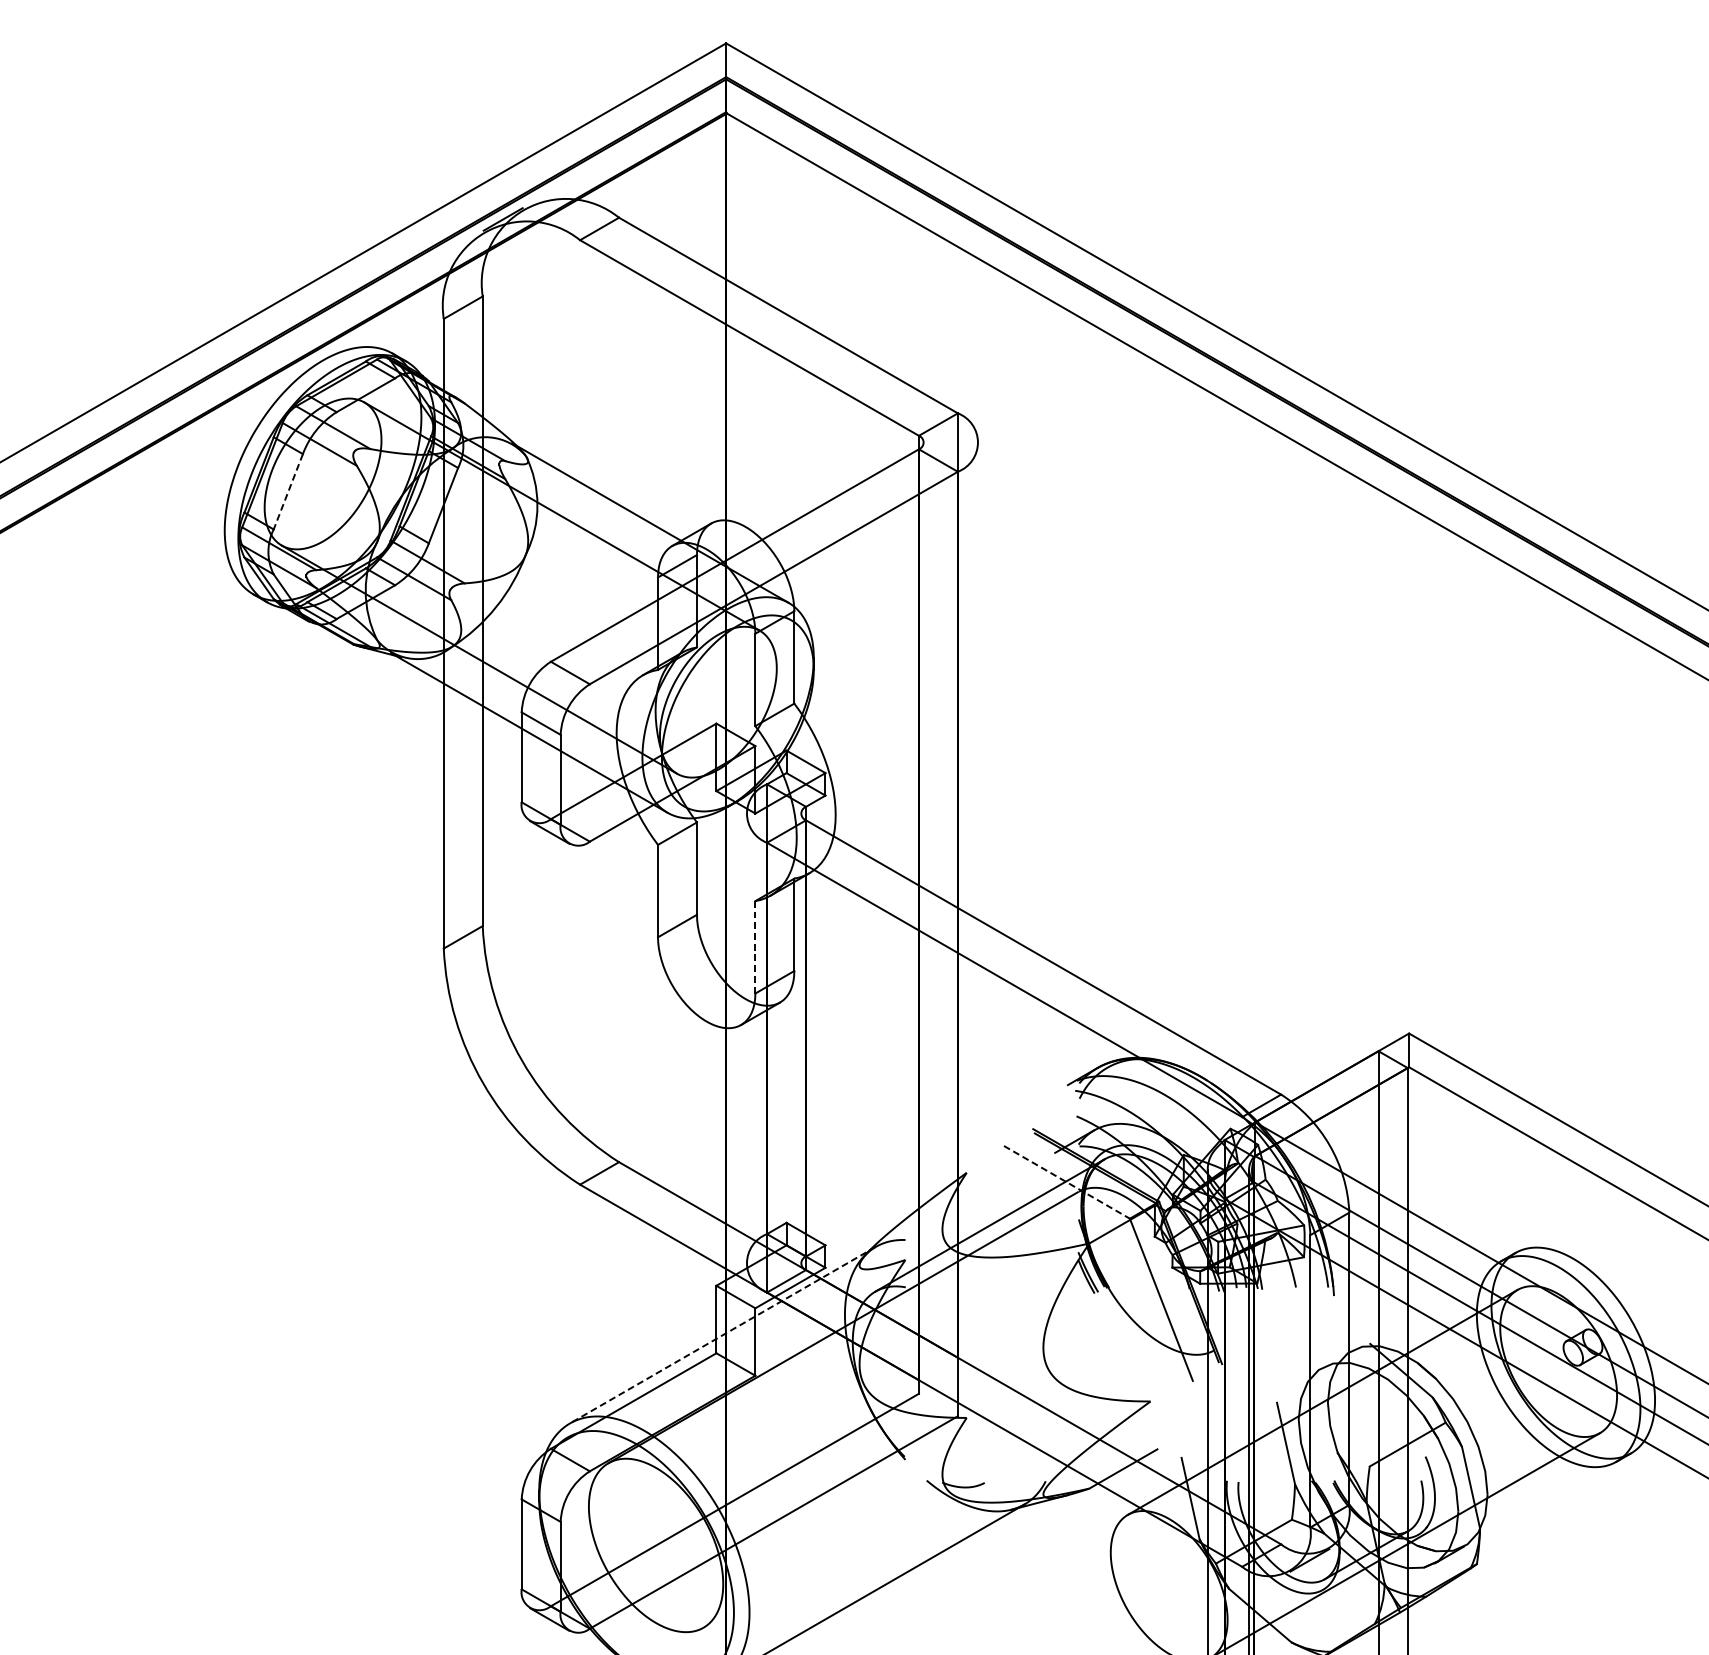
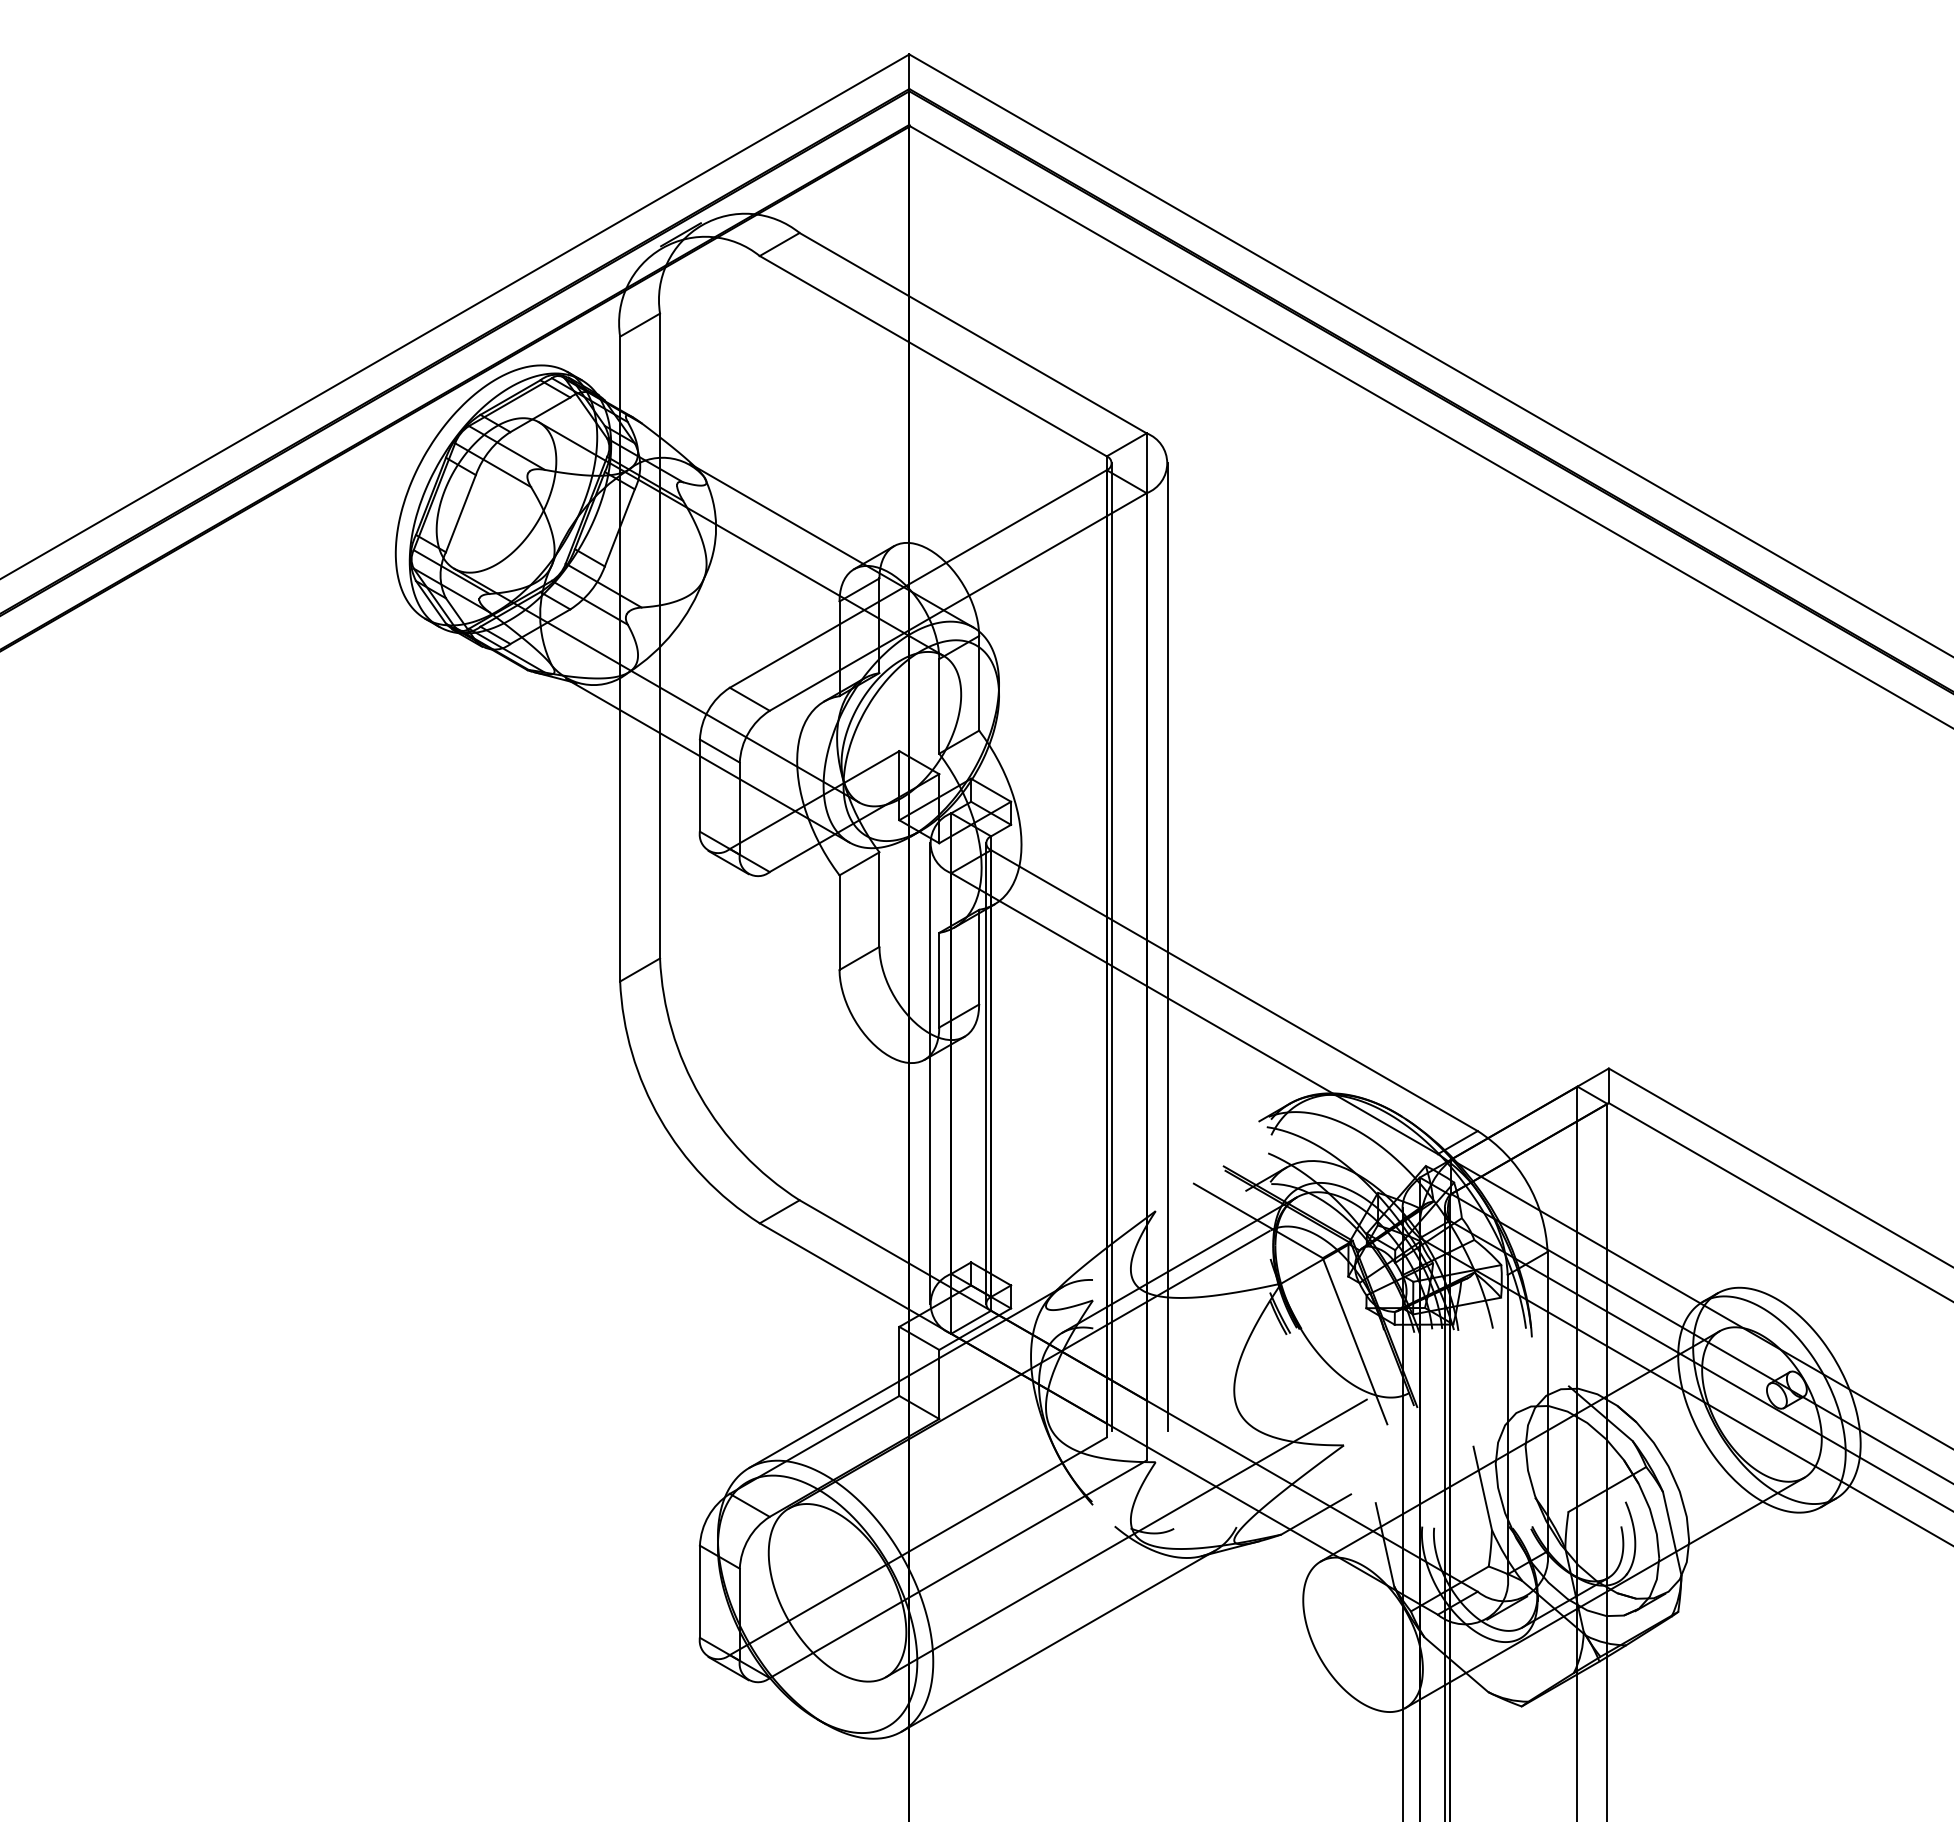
line: (287, 492) -> (460, 514), dashed -> solid
line: (923, 914) -> (1111, 946), added
line: (979, 914) -> (1168, 946), added
line: (755, 946) -> (939, 979), dashed -> solid
line: (745, 1038) -> (929, 1073), added
line: (801, 1038) -> (986, 1073), added
line: (1067, 1182) -> (1258, 1221), dashed -> solid
line: (723, 1335) -> (906, 1377), dashed -> solid
line: (938, 1492) -> (1126, 1538), added

